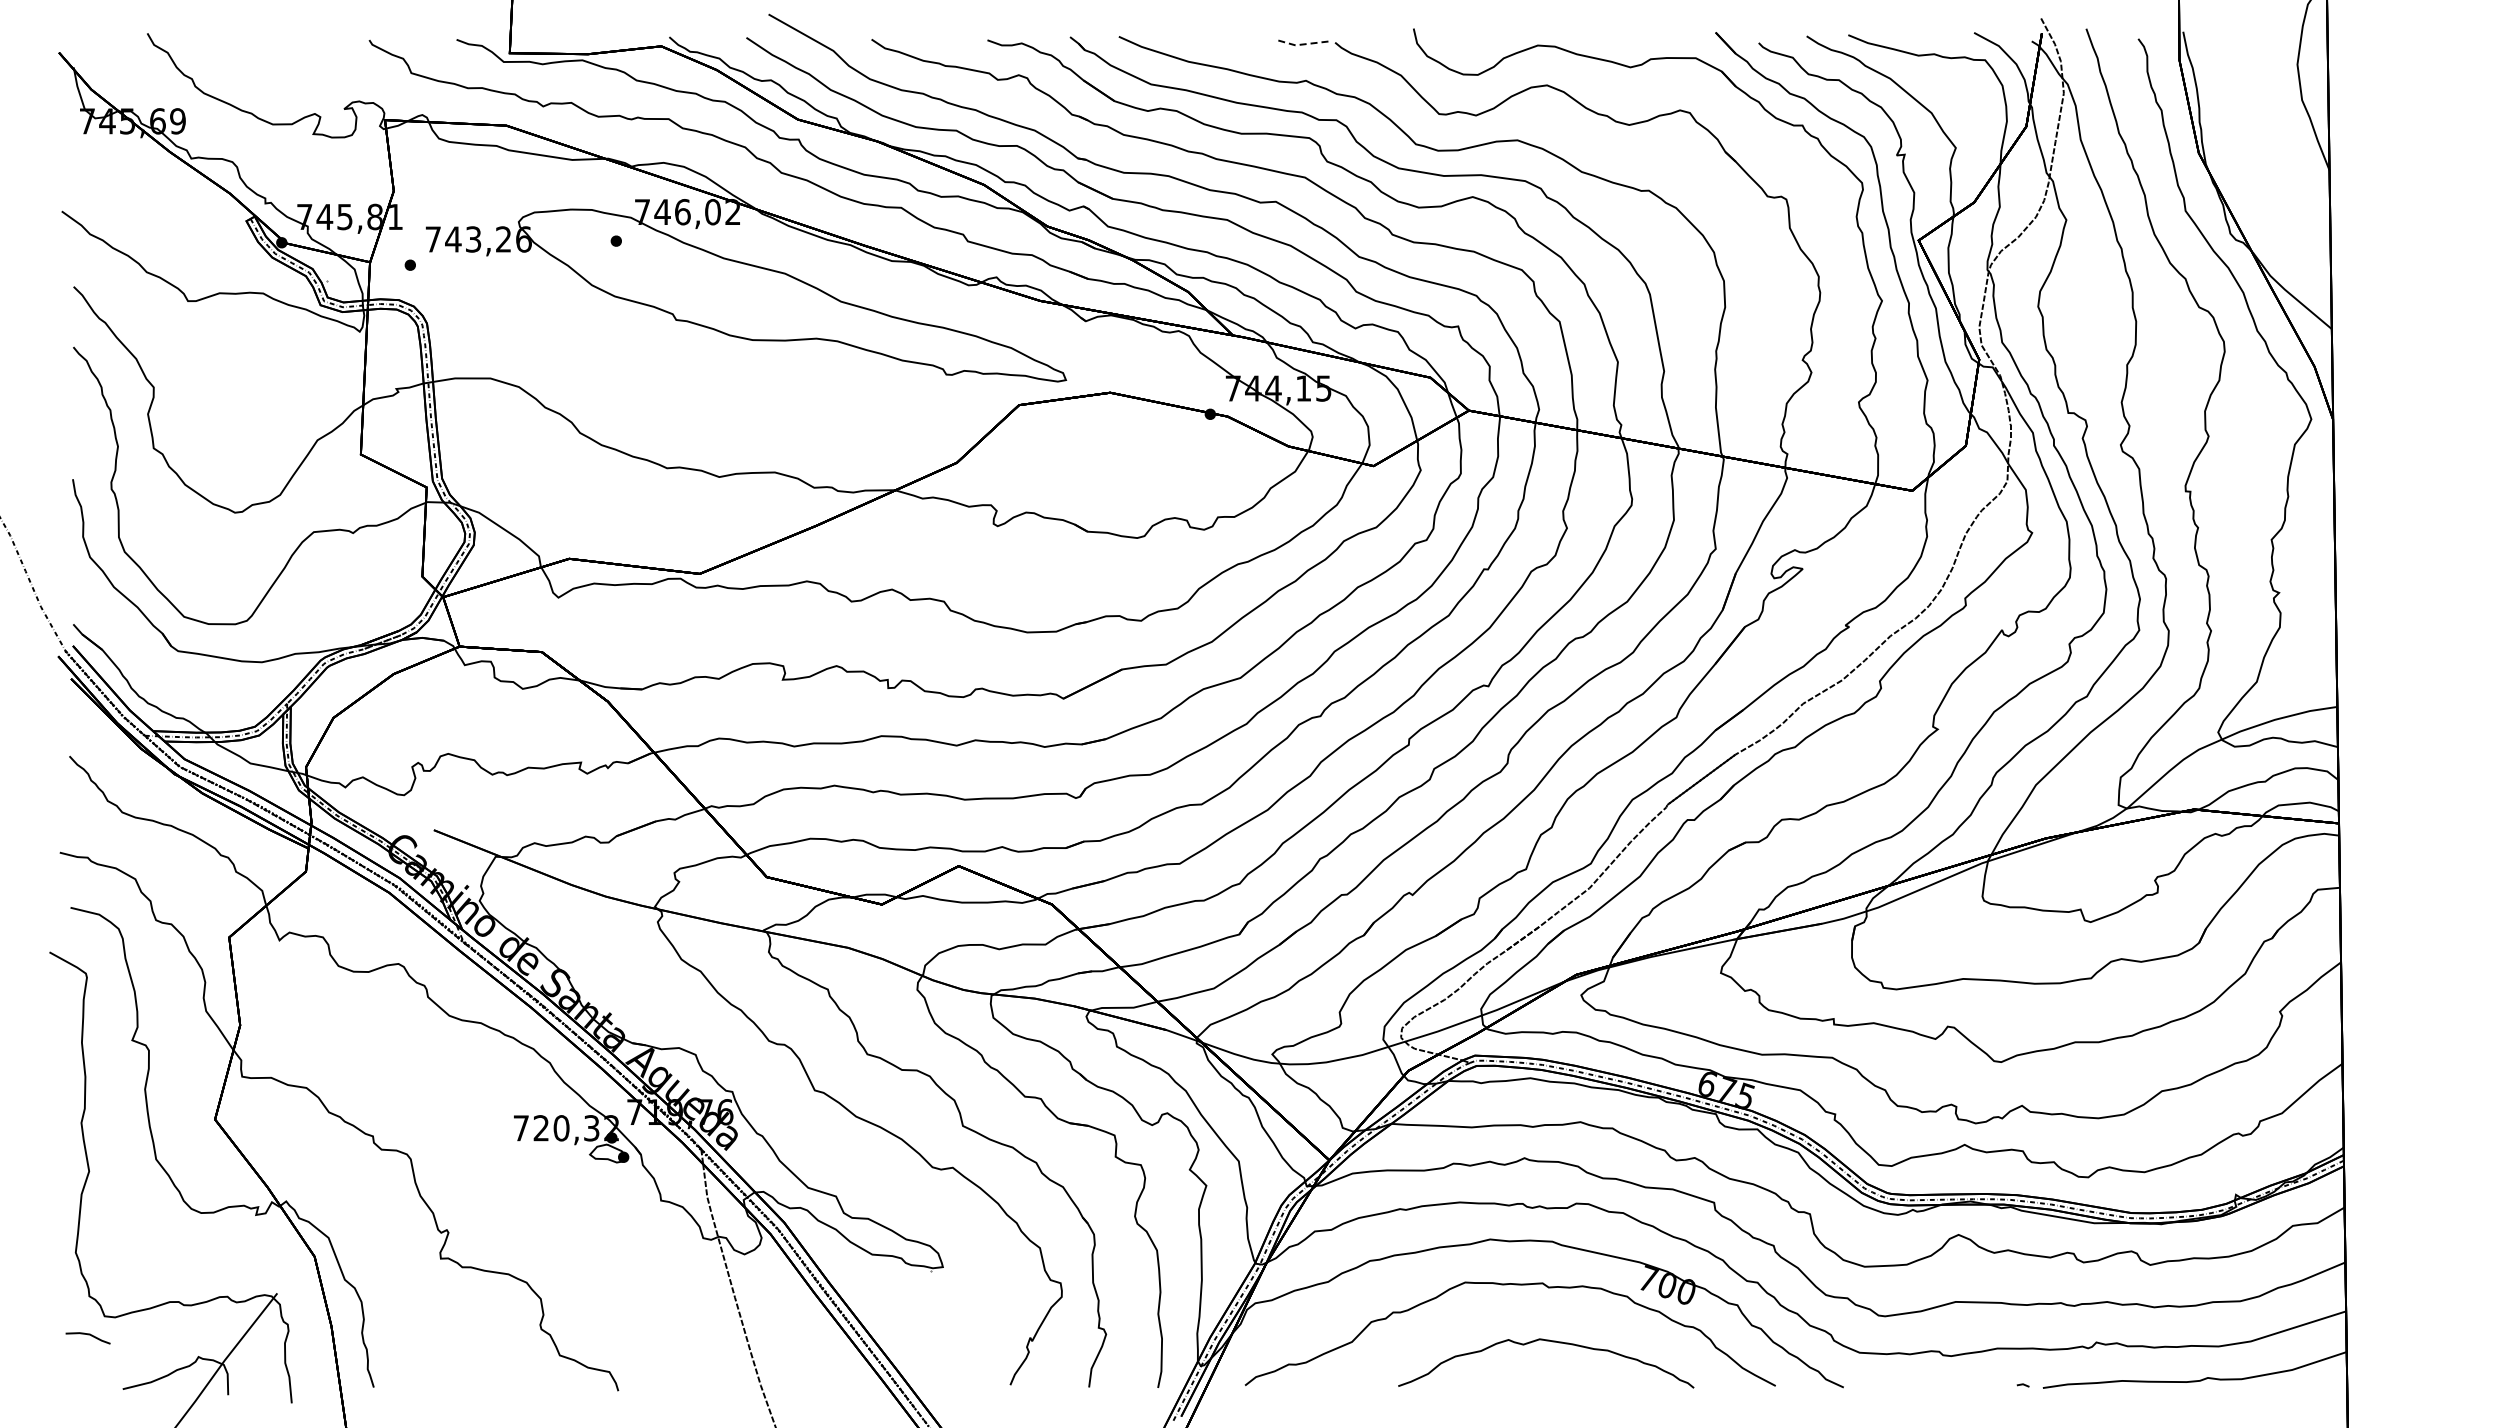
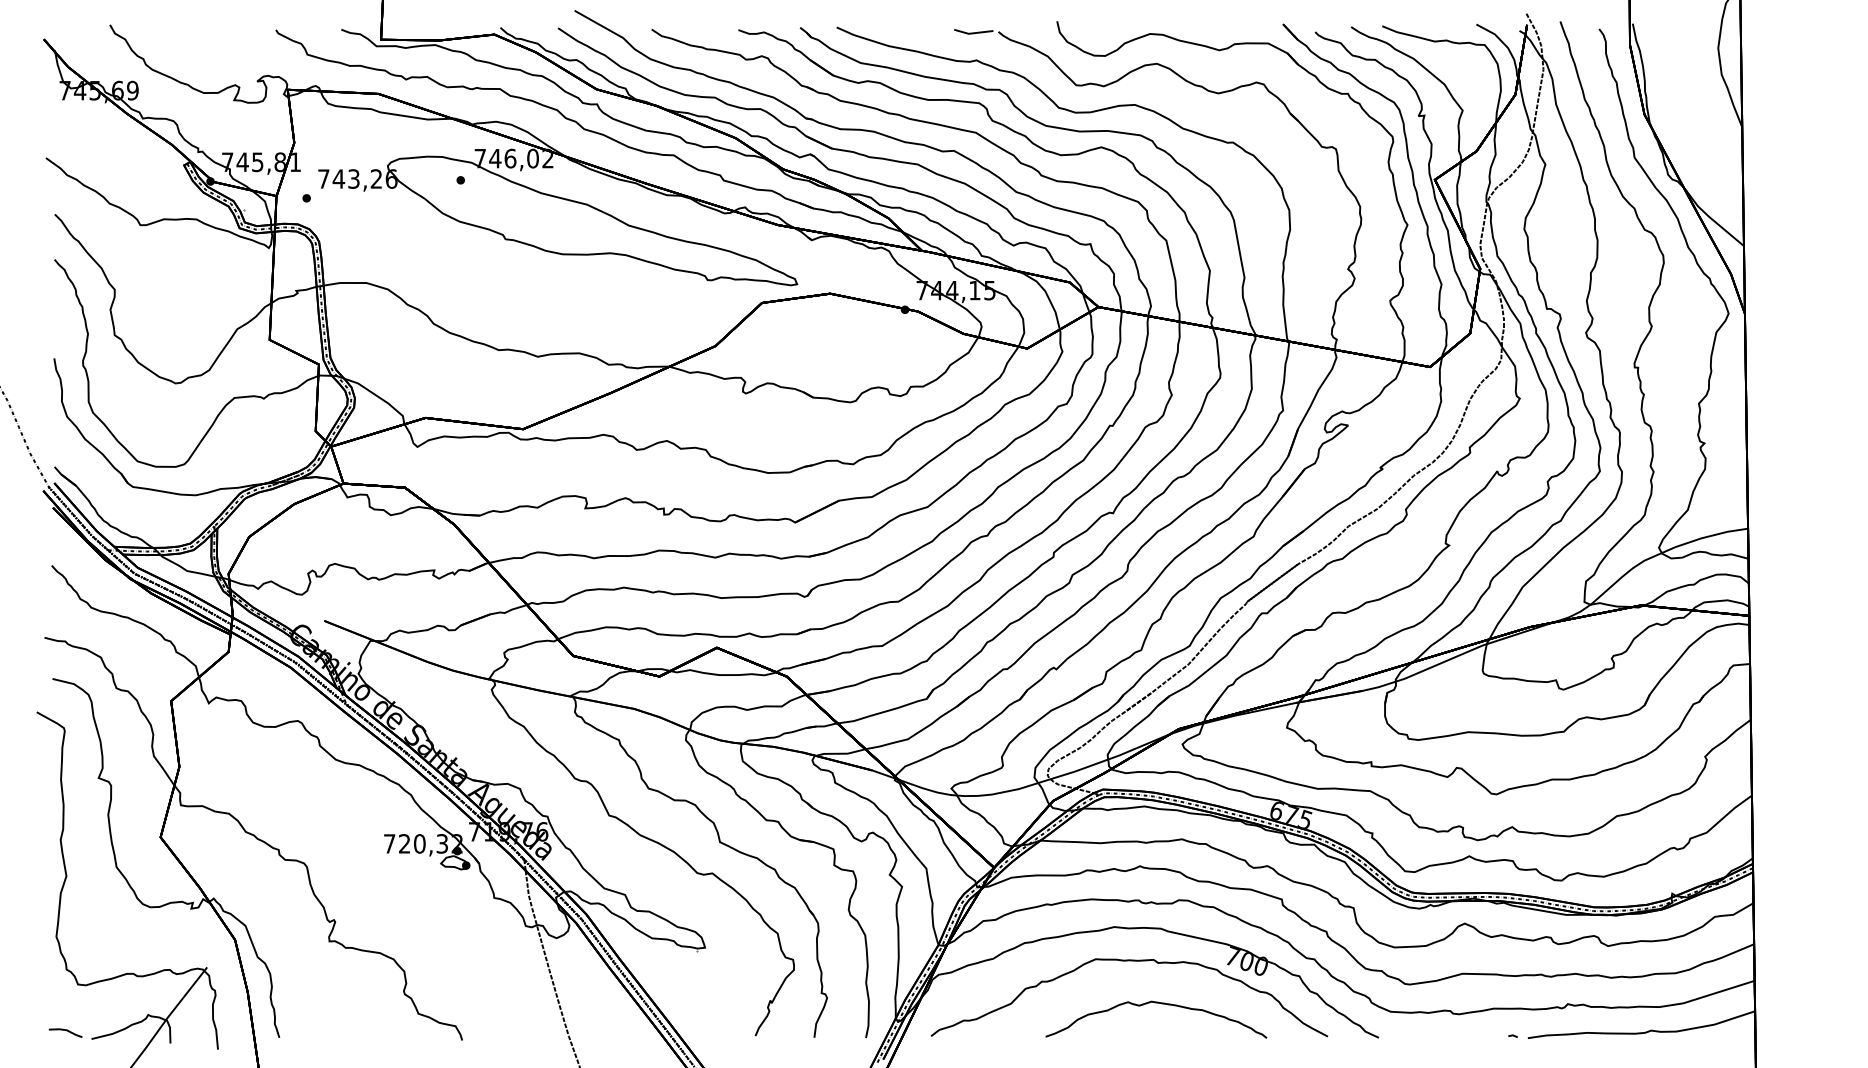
line: (1301, 44) -> (973, 33), dashed -> solid
line: (87, 1335) -> (65, 1031), moved

